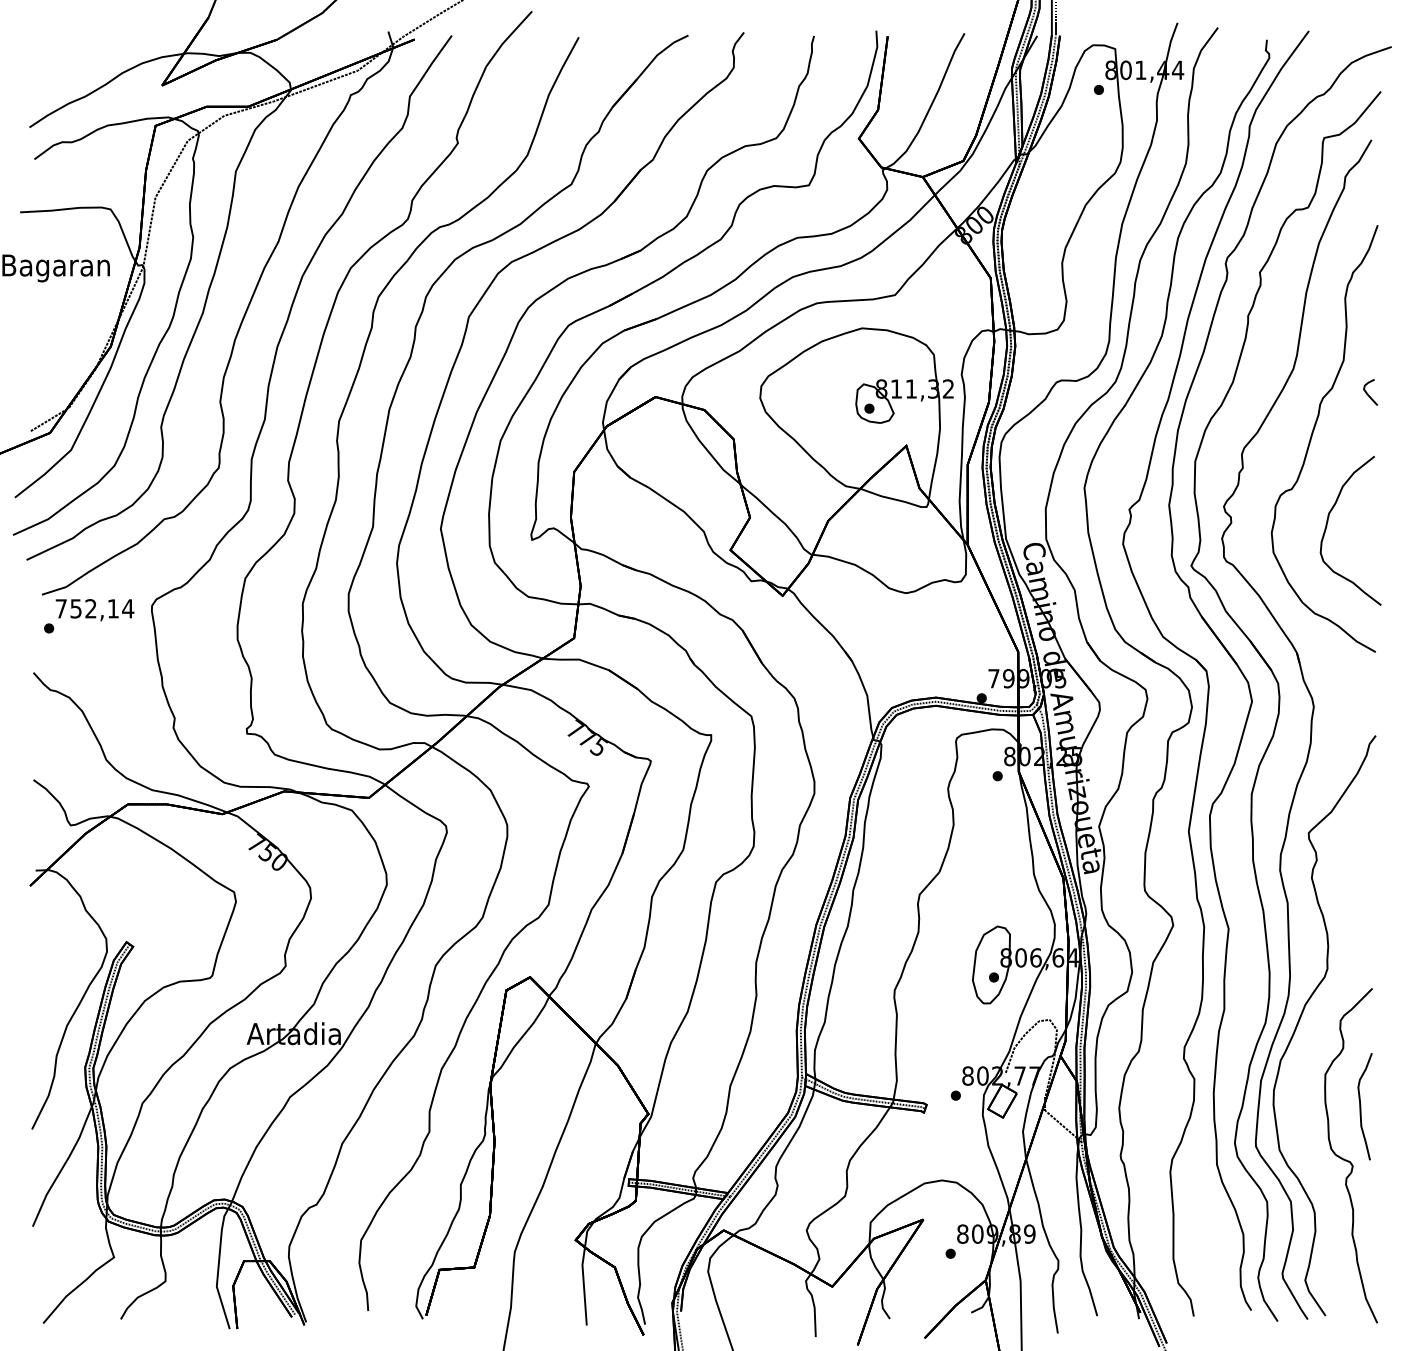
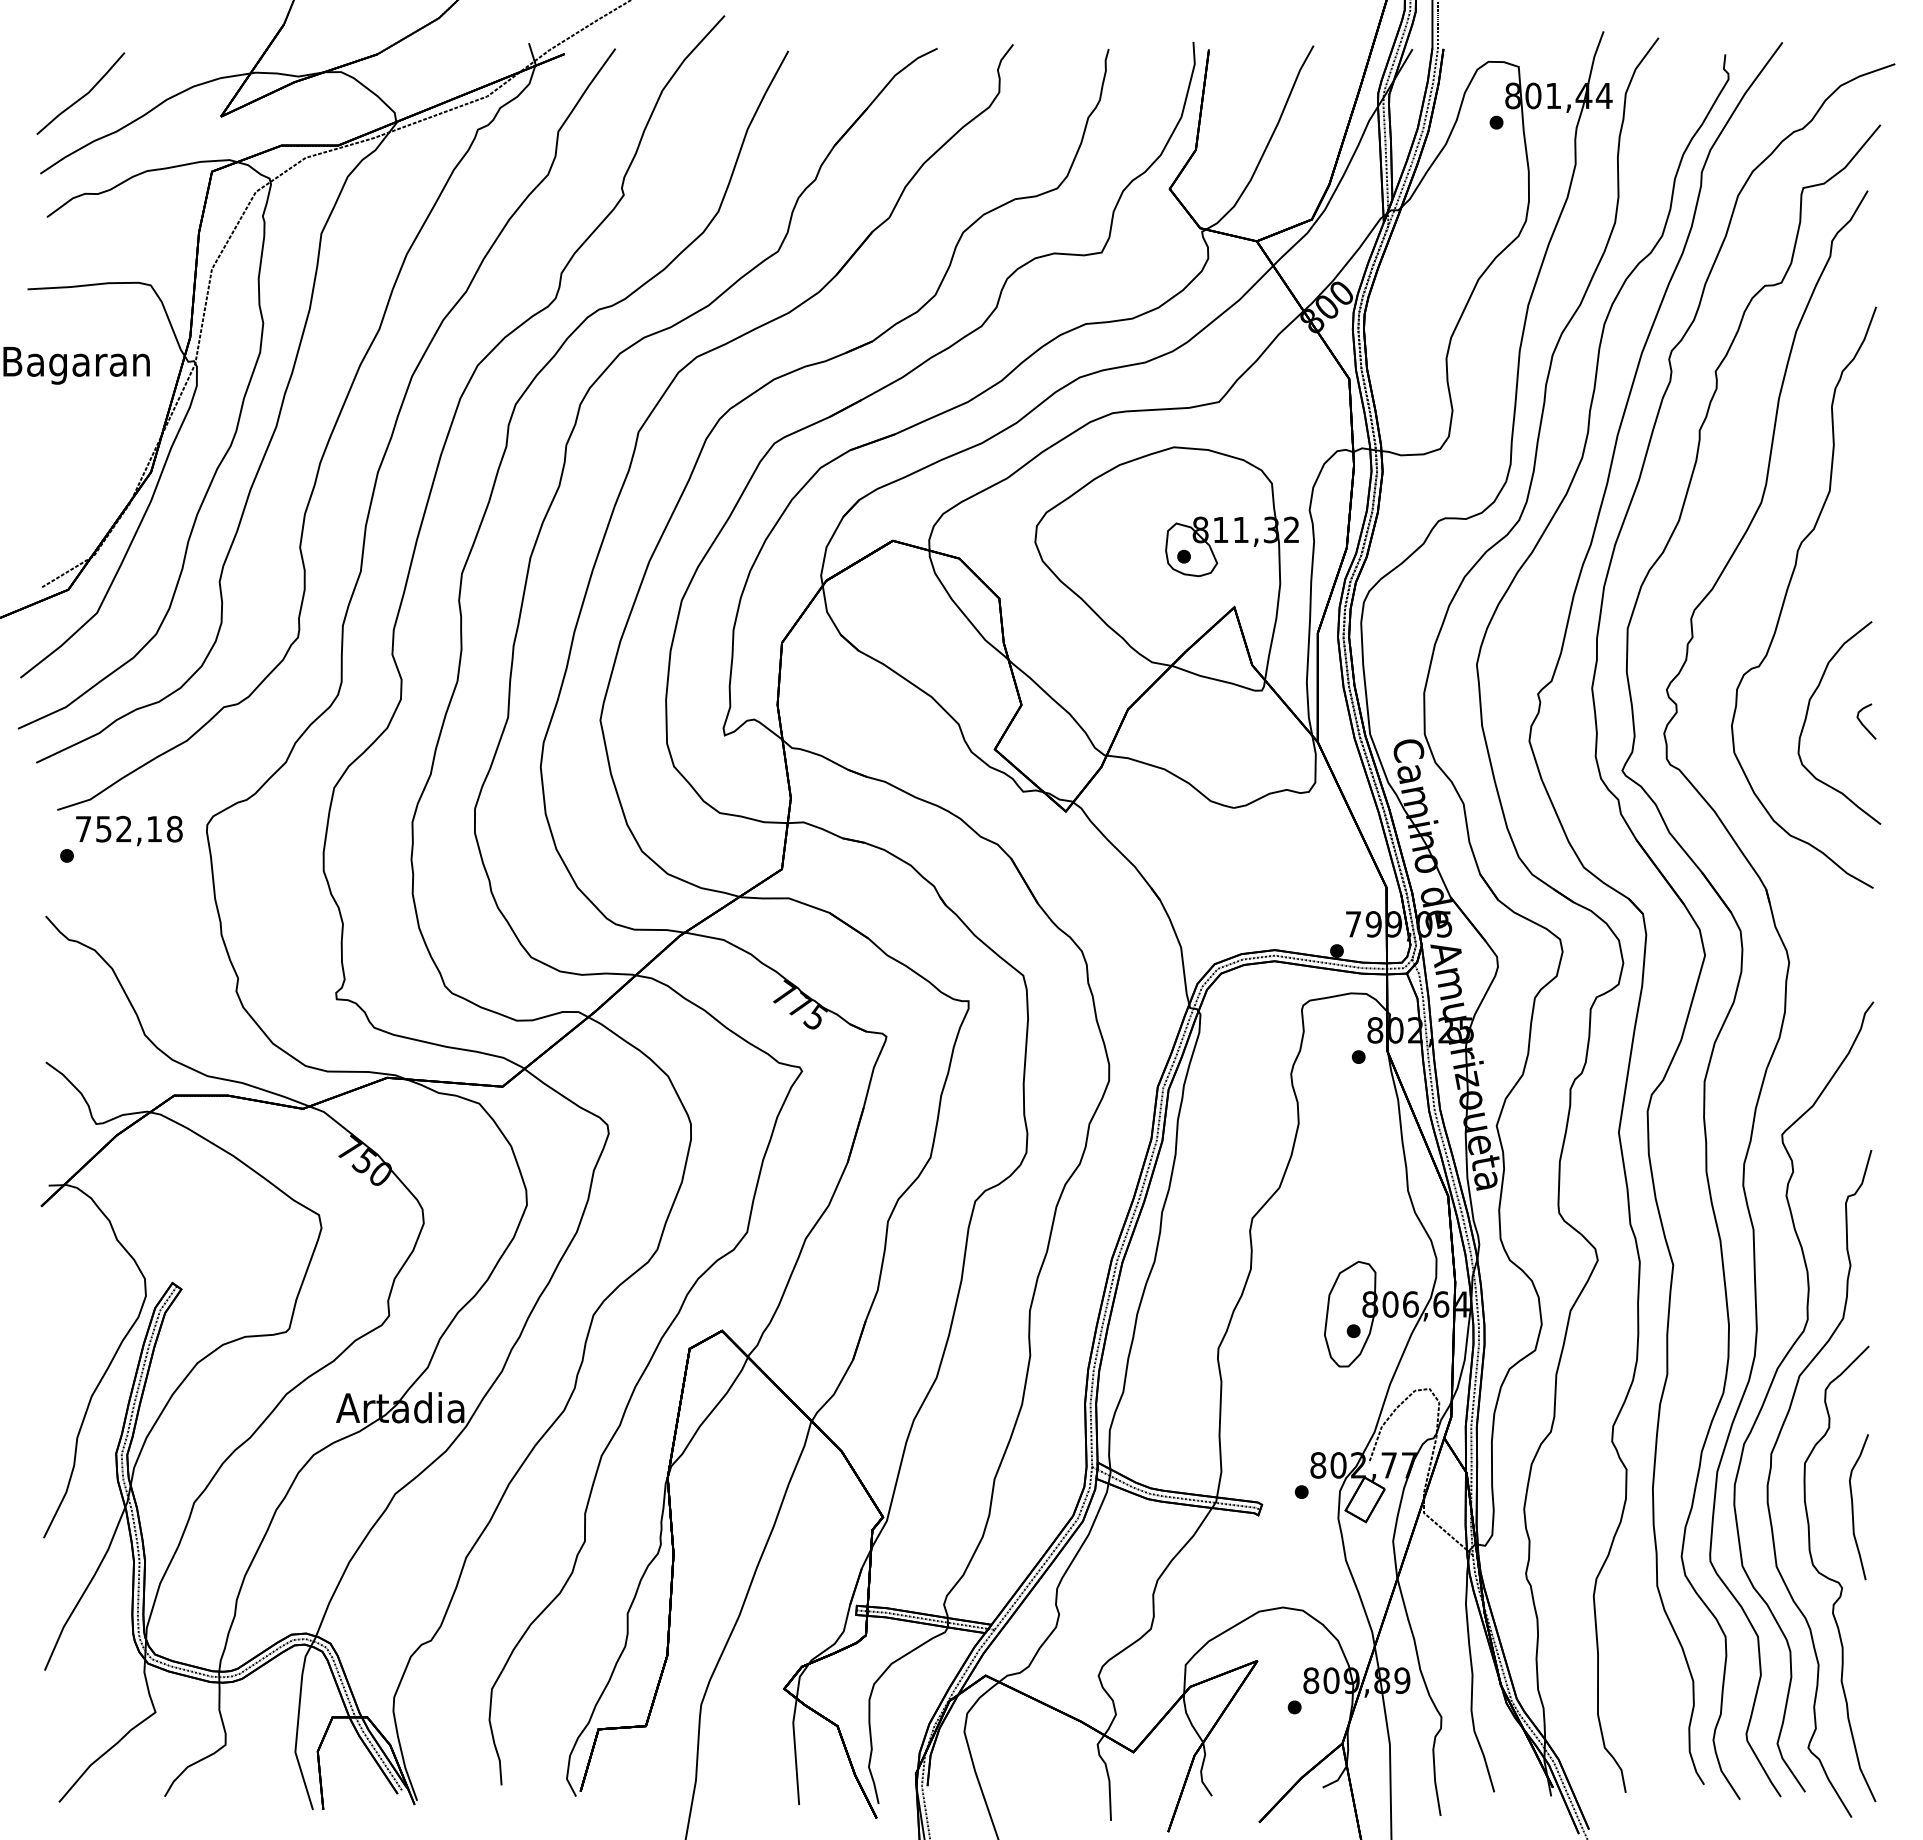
line: (59, 70) -> (81, 96), added
curve: (1367, 393) -> (1862, 722), moved
text: (128, 608) -> (174, 828), 752,14 -> 752,18
curve: (1300, 1080) -> (1771, 1471), added

